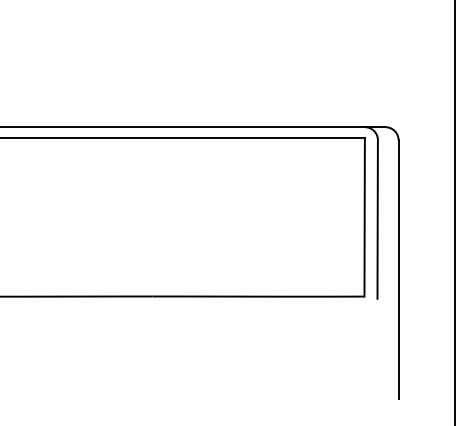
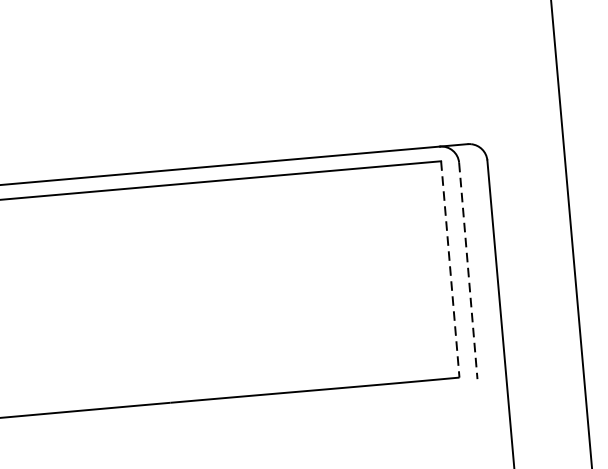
line: (364, 217) -> (450, 269), solid -> dashed
line: (377, 220) -> (468, 272), solid -> dashed

